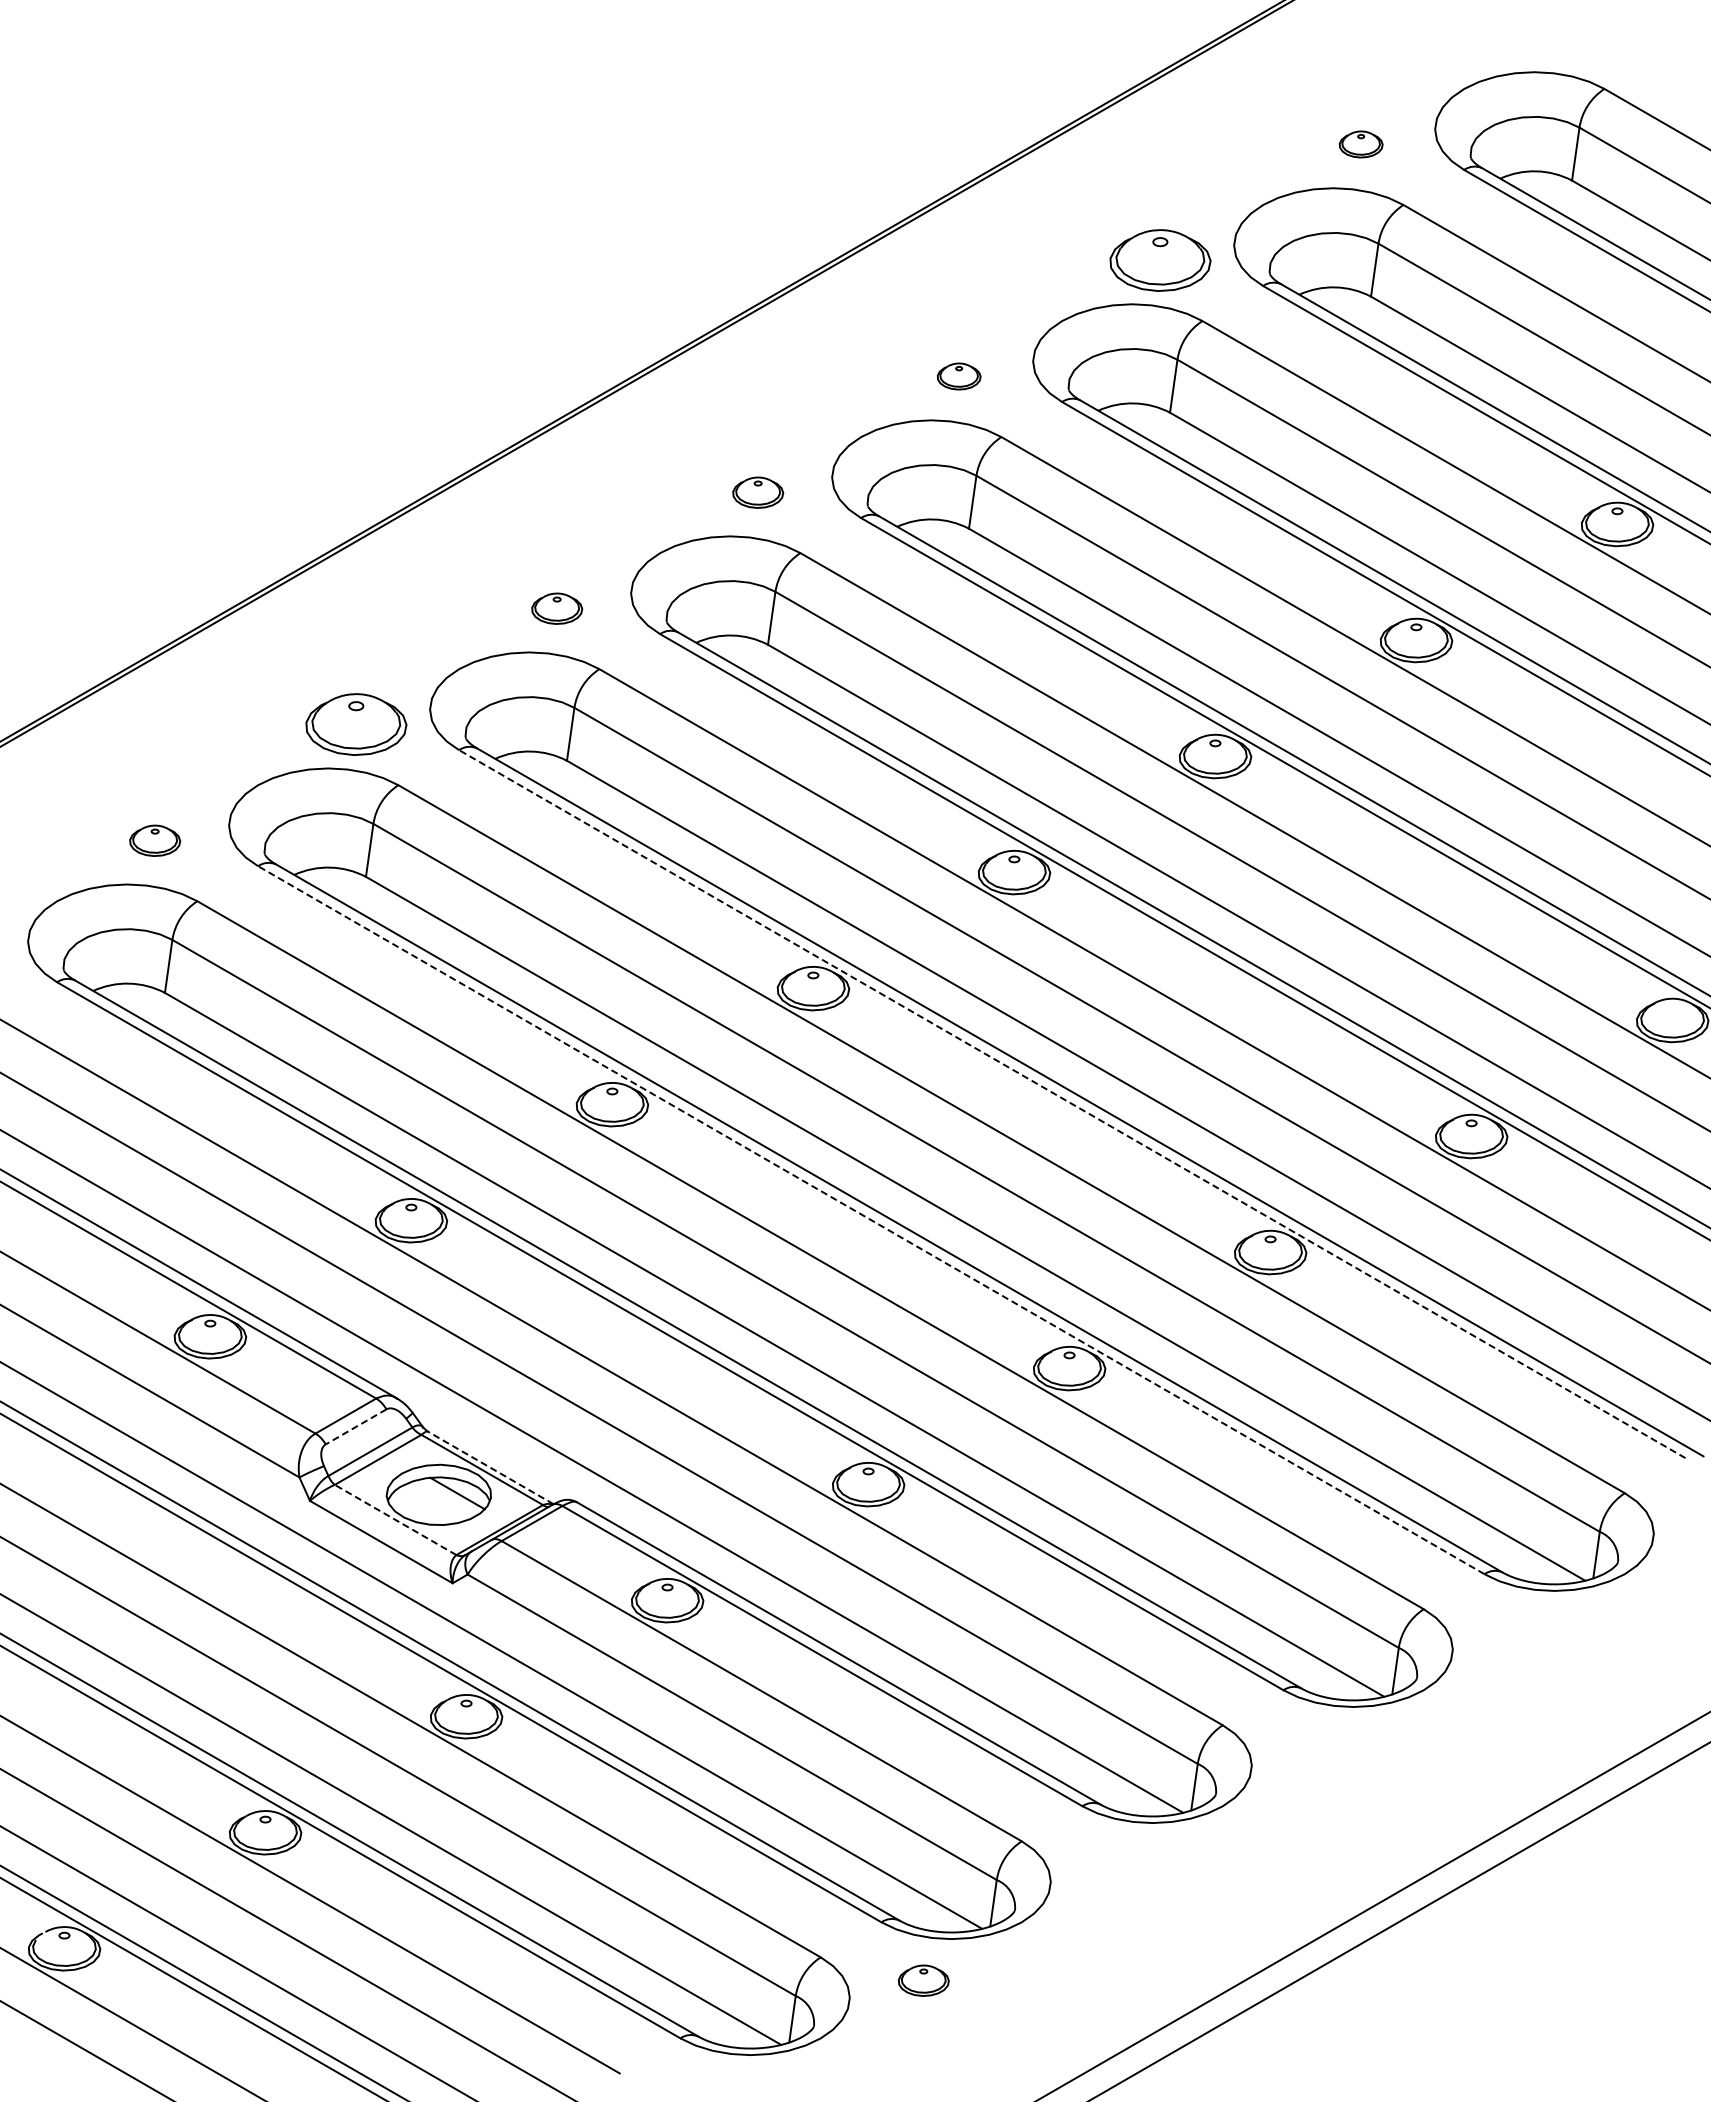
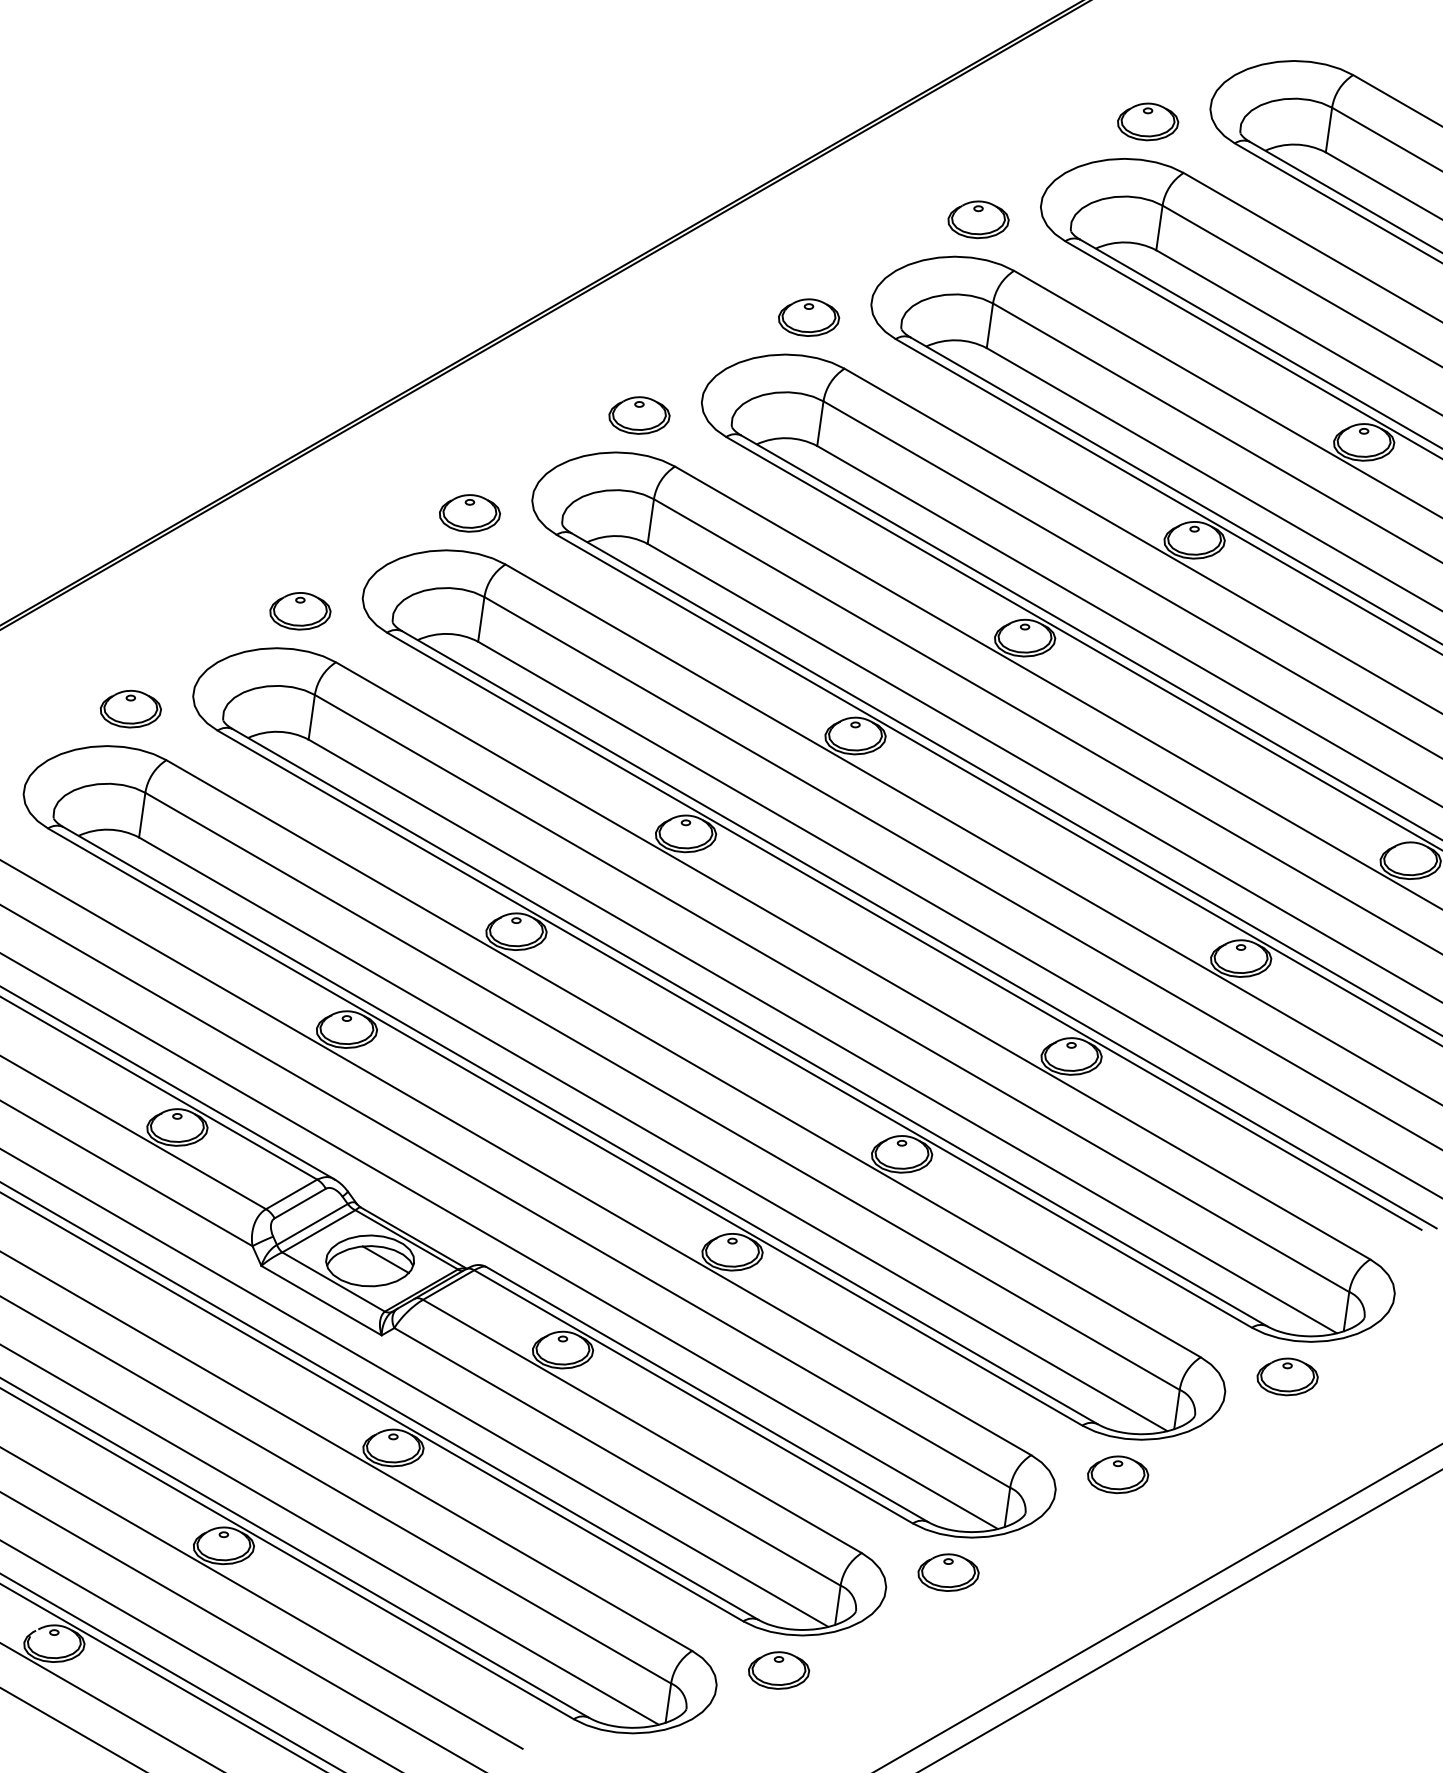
part: (1360, 144) -> (1147, 121), size x1.67
part: (1159, 260) -> (977, 219), size x0.71
part: (958, 376) -> (808, 317), size x1.67
part: (757, 492) -> (638, 415), size x1.43
part: (556, 608) -> (469, 513), size x1.43
part: (355, 724) -> (299, 611), size x0.71
part: (154, 840) -> (130, 708), size x1.43
line: (1071, 1103) -> (903, 930), dashed -> solid
line: (870, 1219) -> (734, 1028), dashed -> solid
line: (355, 1427) -> (299, 1204), dashed -> solid
line: (490, 1467) -> (413, 1237), dashed -> solid
line: (395, 1519) -> (333, 1281), dashed -> solid
part: (1526, 1632) -> (1287, 1376), added
part: (1325, 1748) -> (1117, 1474), added
part: (1124, 1864) -> (948, 1572), added
part: (923, 1980) -> (778, 1670), size x1.43

